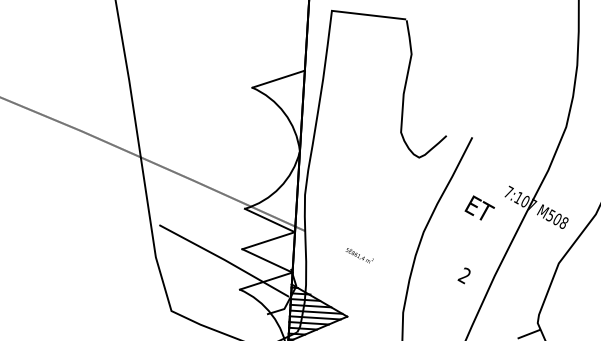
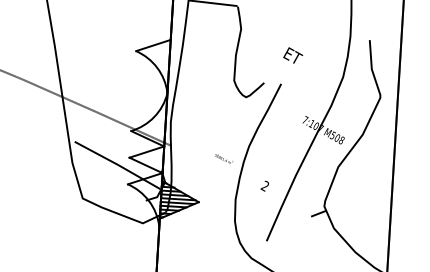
text: (480, 207) -> (293, 55), moved
text: (359, 254) -> (223, 158), moved
text: (463, 274) -> (264, 185), moved

